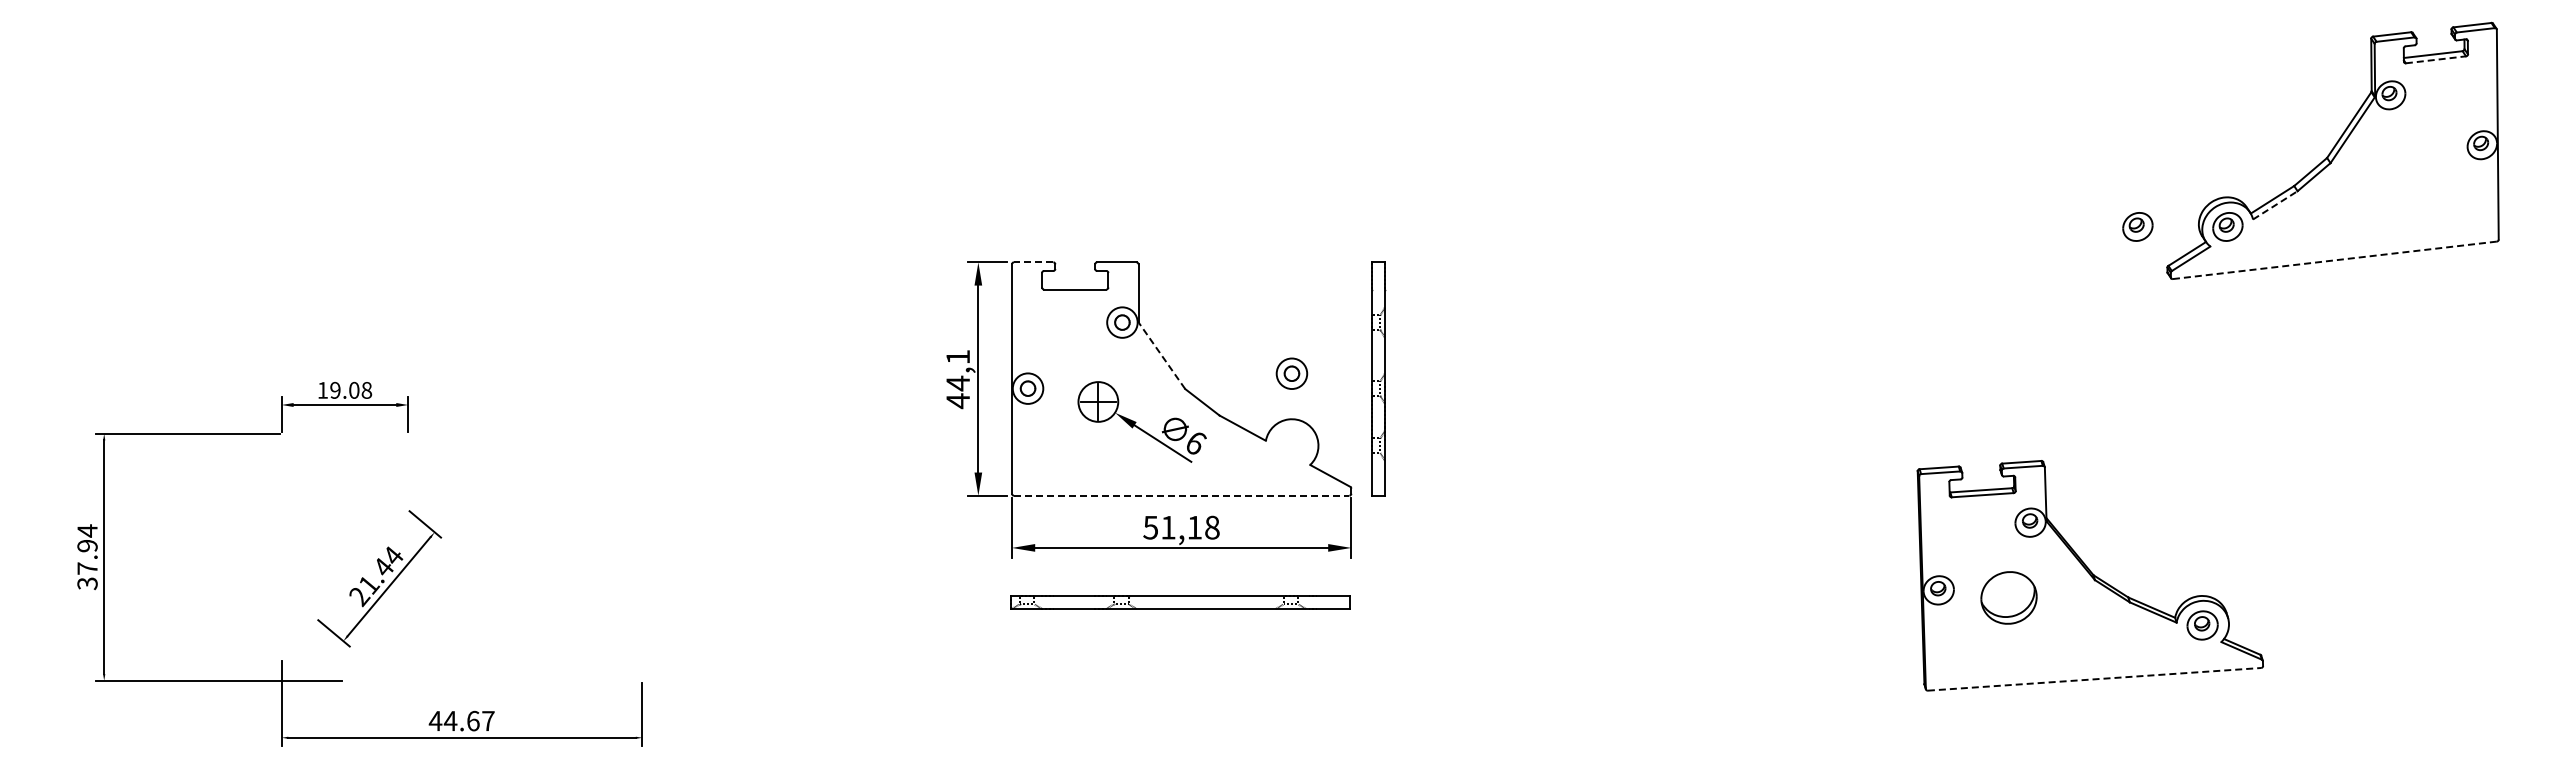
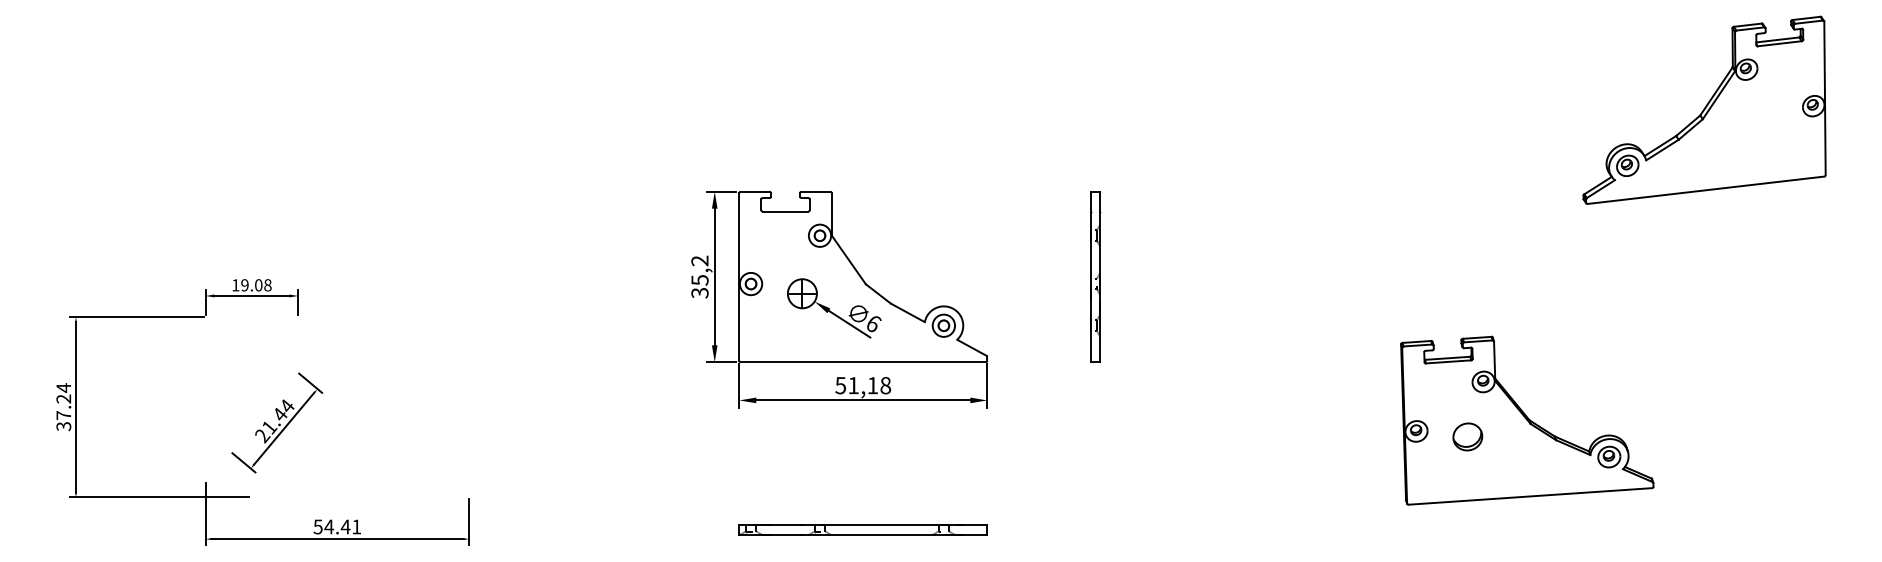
line: (2436, 59) -> (1780, 43), dashed -> solid
line: (2275, 205) -> (1662, 150), dashed -> solid
part: (2137, 226) -> (1561, 165), removed
line: (2334, 260) -> (1705, 190), dashed -> solid
line: (1033, 262) -> (755, 191), dashed -> solid
line: (1161, 355) -> (848, 259), dashed -> solid
part: (1291, 373) -> (943, 325), moved
part: (1378, 378) -> (1095, 276), moved
text: (958, 379) -> (700, 277), 44,1 -> 35,2
line: (1181, 495) -> (863, 362), dashed -> solid
text: (87, 545) -> (63, 398), 37.94 -> 37.24
part: (2008, 597) -> (1467, 436), size x0.71
part: (1180, 602) -> (863, 530), moved
line: (2095, 679) -> (1531, 496), dashed -> solid
text: (461, 720) -> (337, 526), 44.67 -> 54.41

